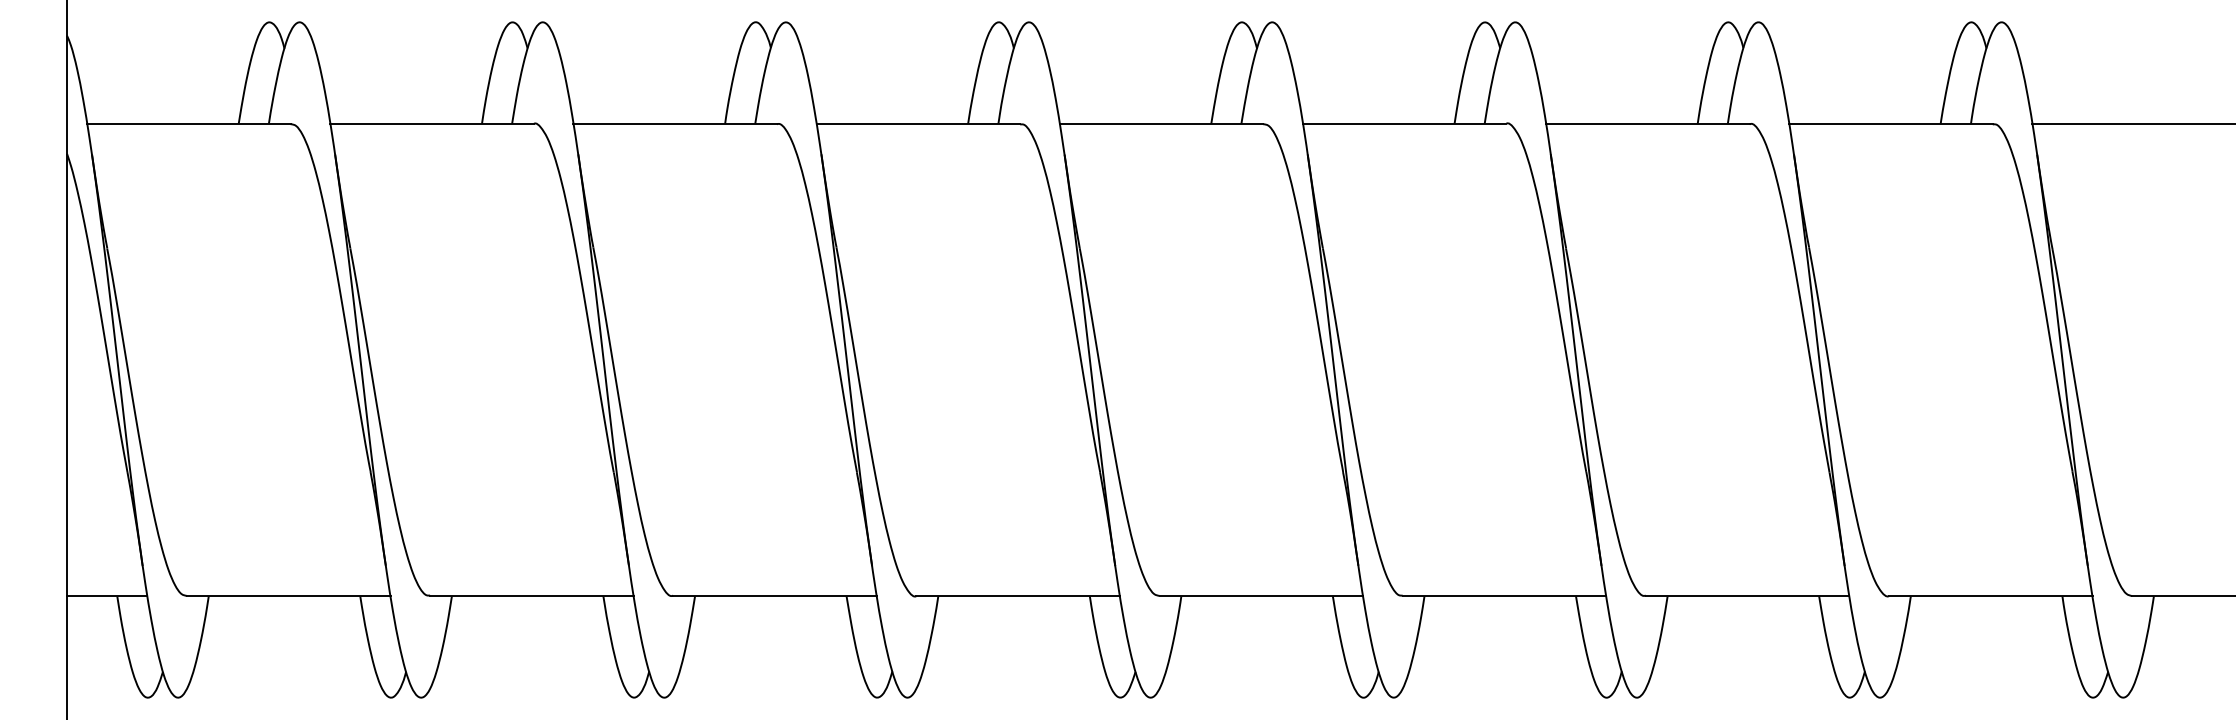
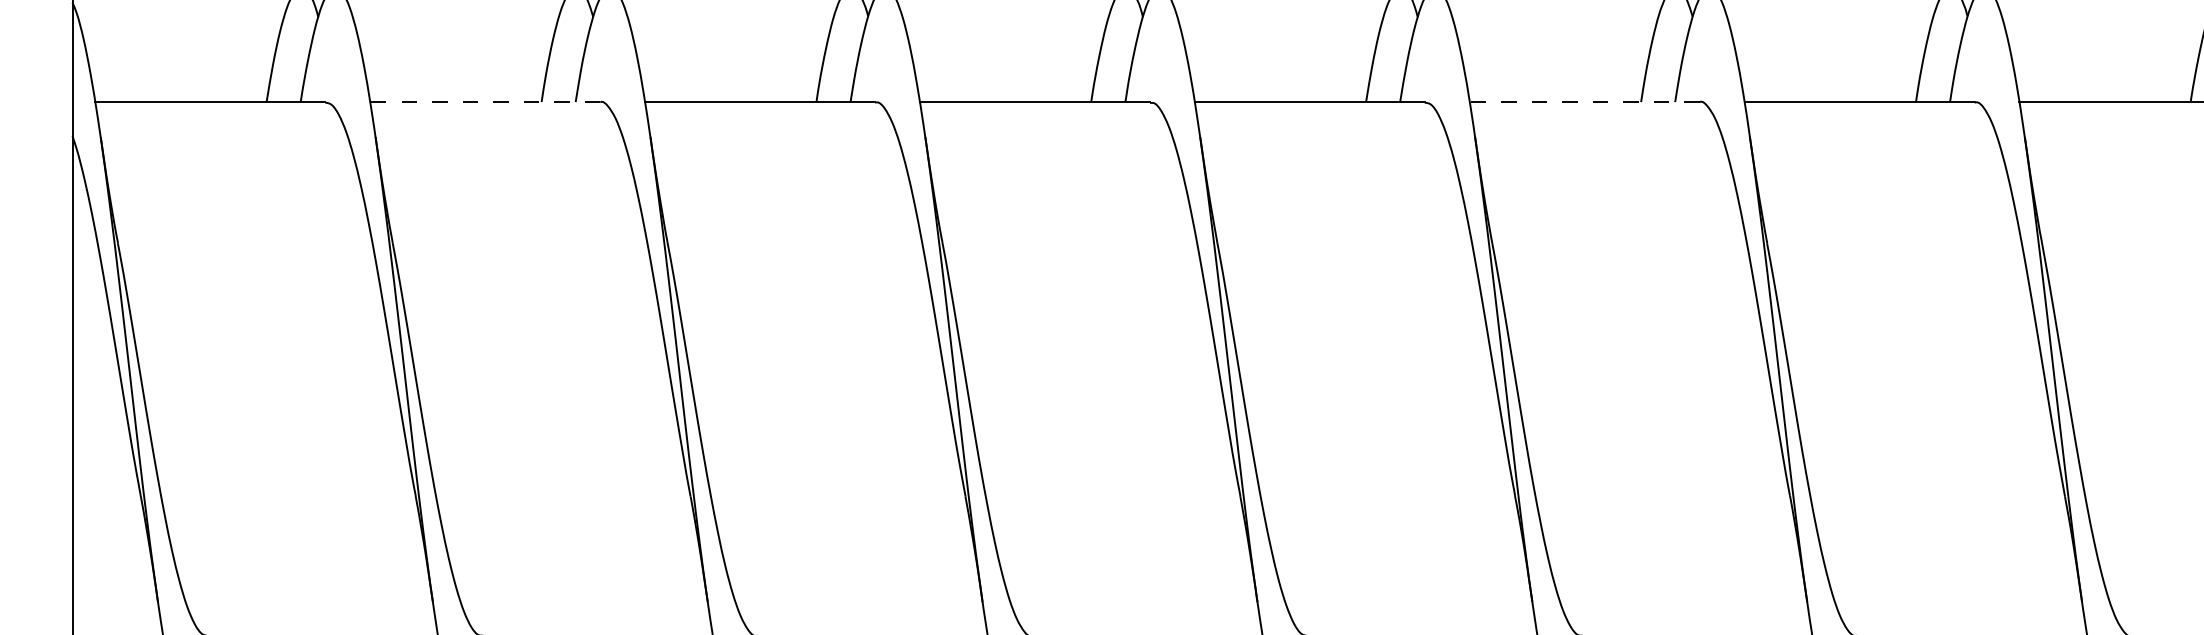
line: (432, 123) -> (485, 101), solid -> dashed
line: (1404, 123) -> (1584, 101), solid -> dashed

